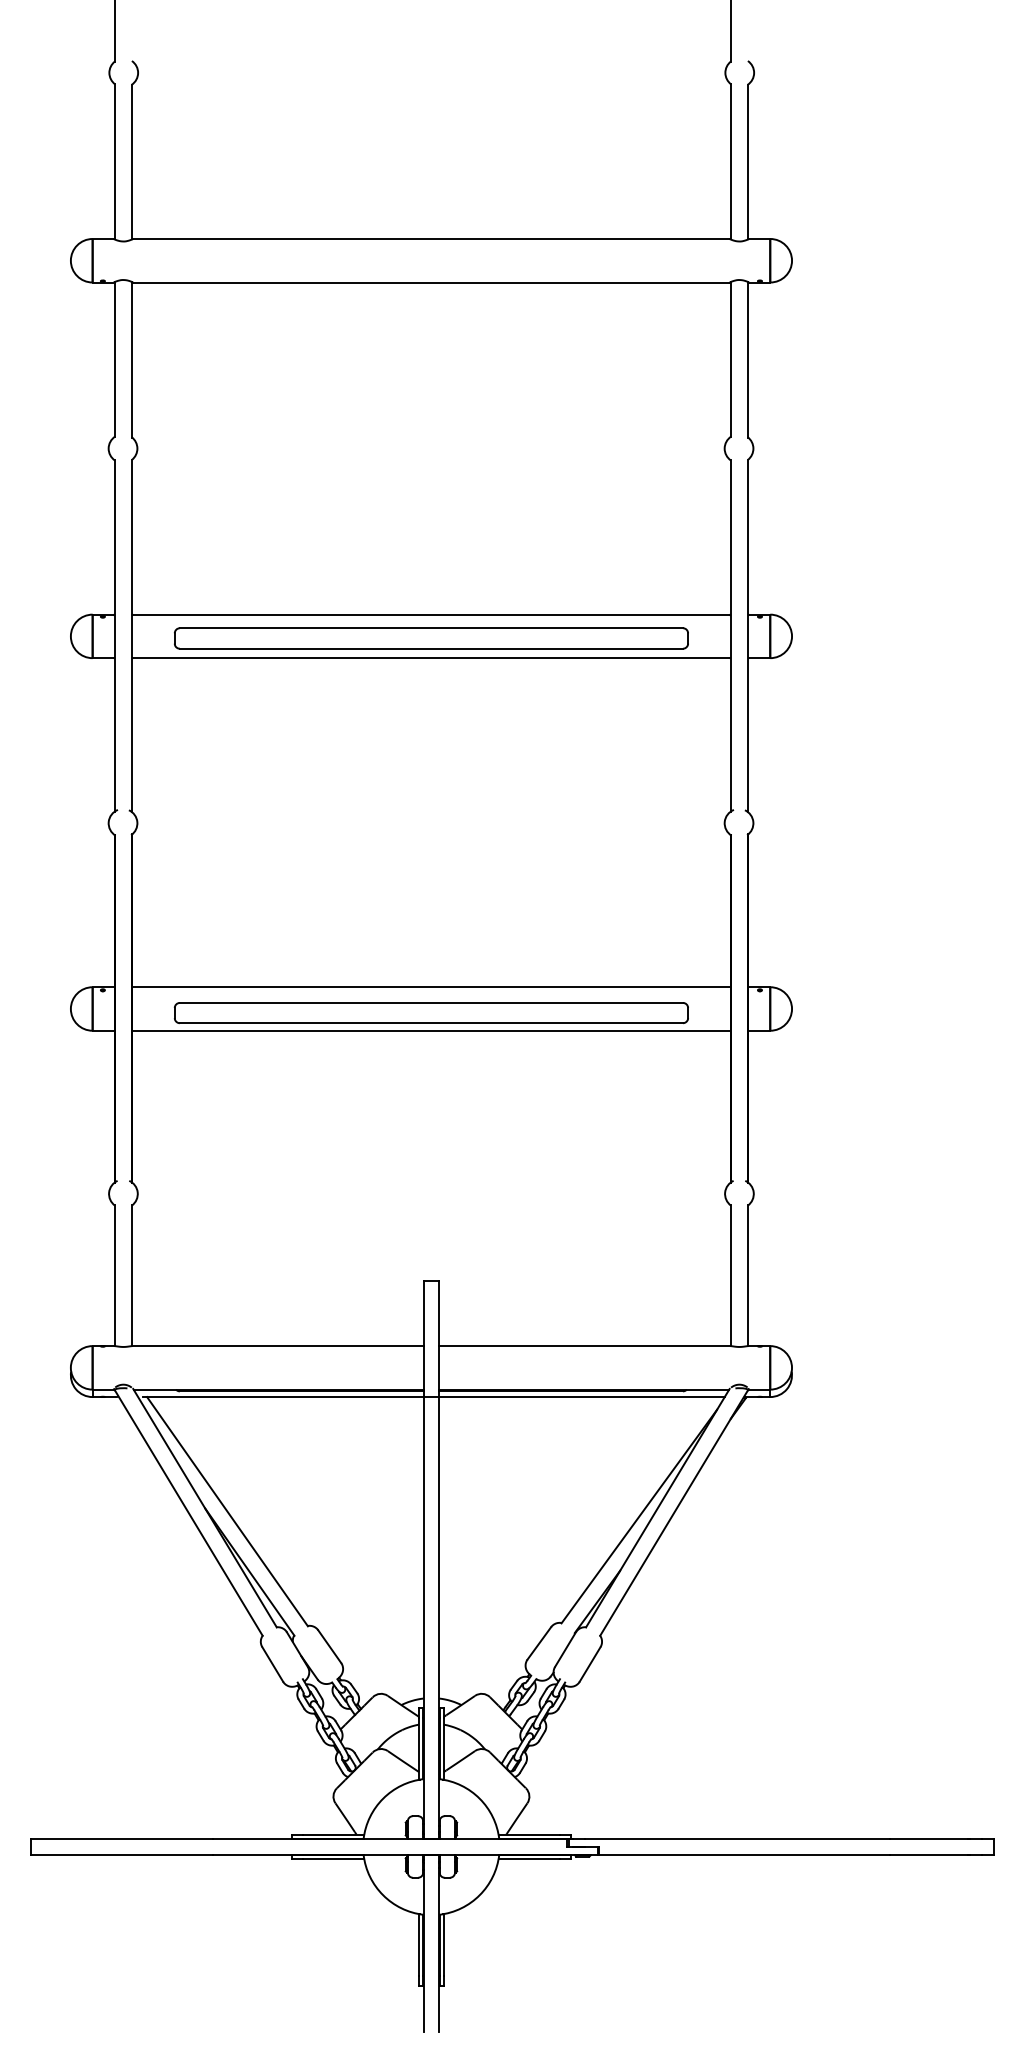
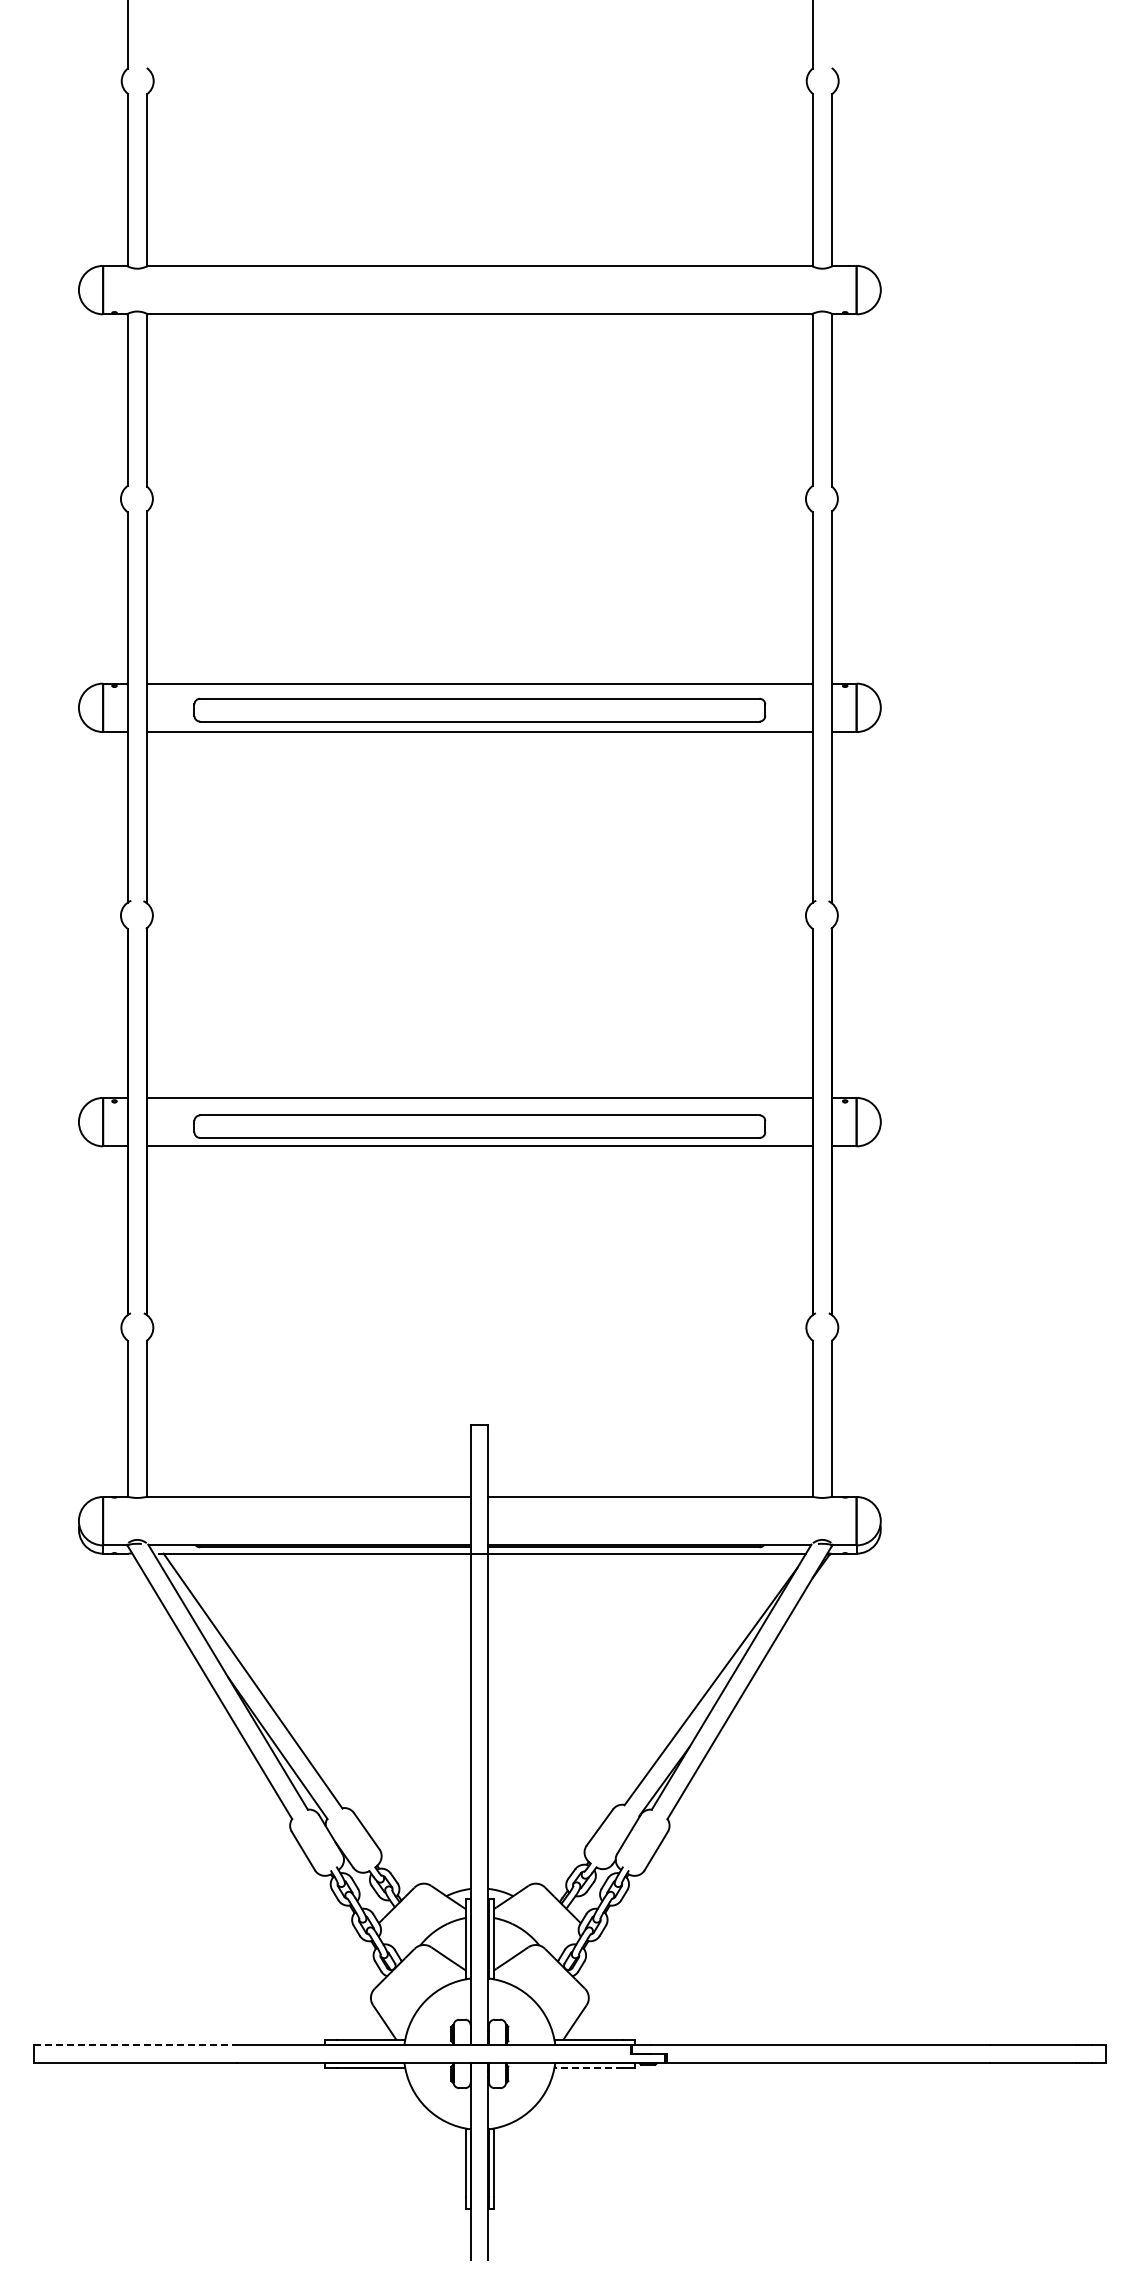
line: (121, 1839) -> (135, 2045), solid -> dashed
line: (529, 1859) -> (588, 2067), solid -> dashed

